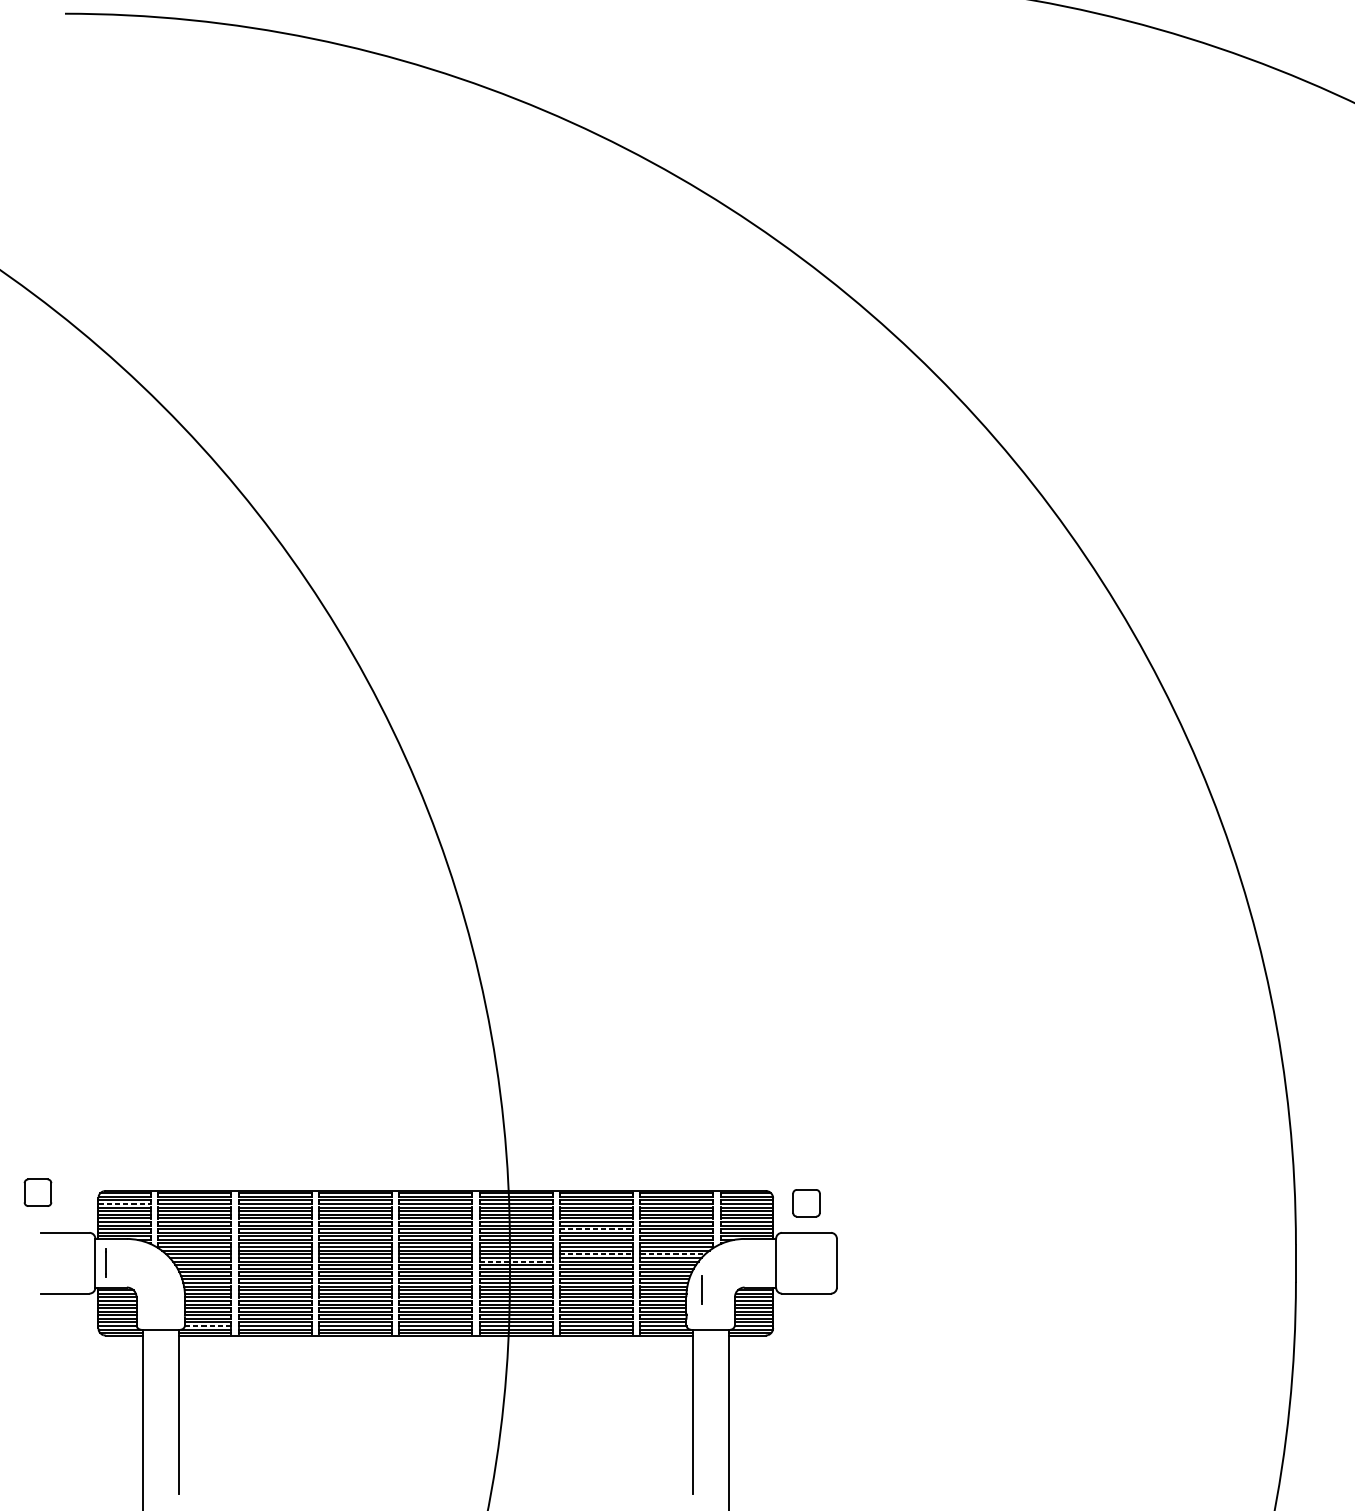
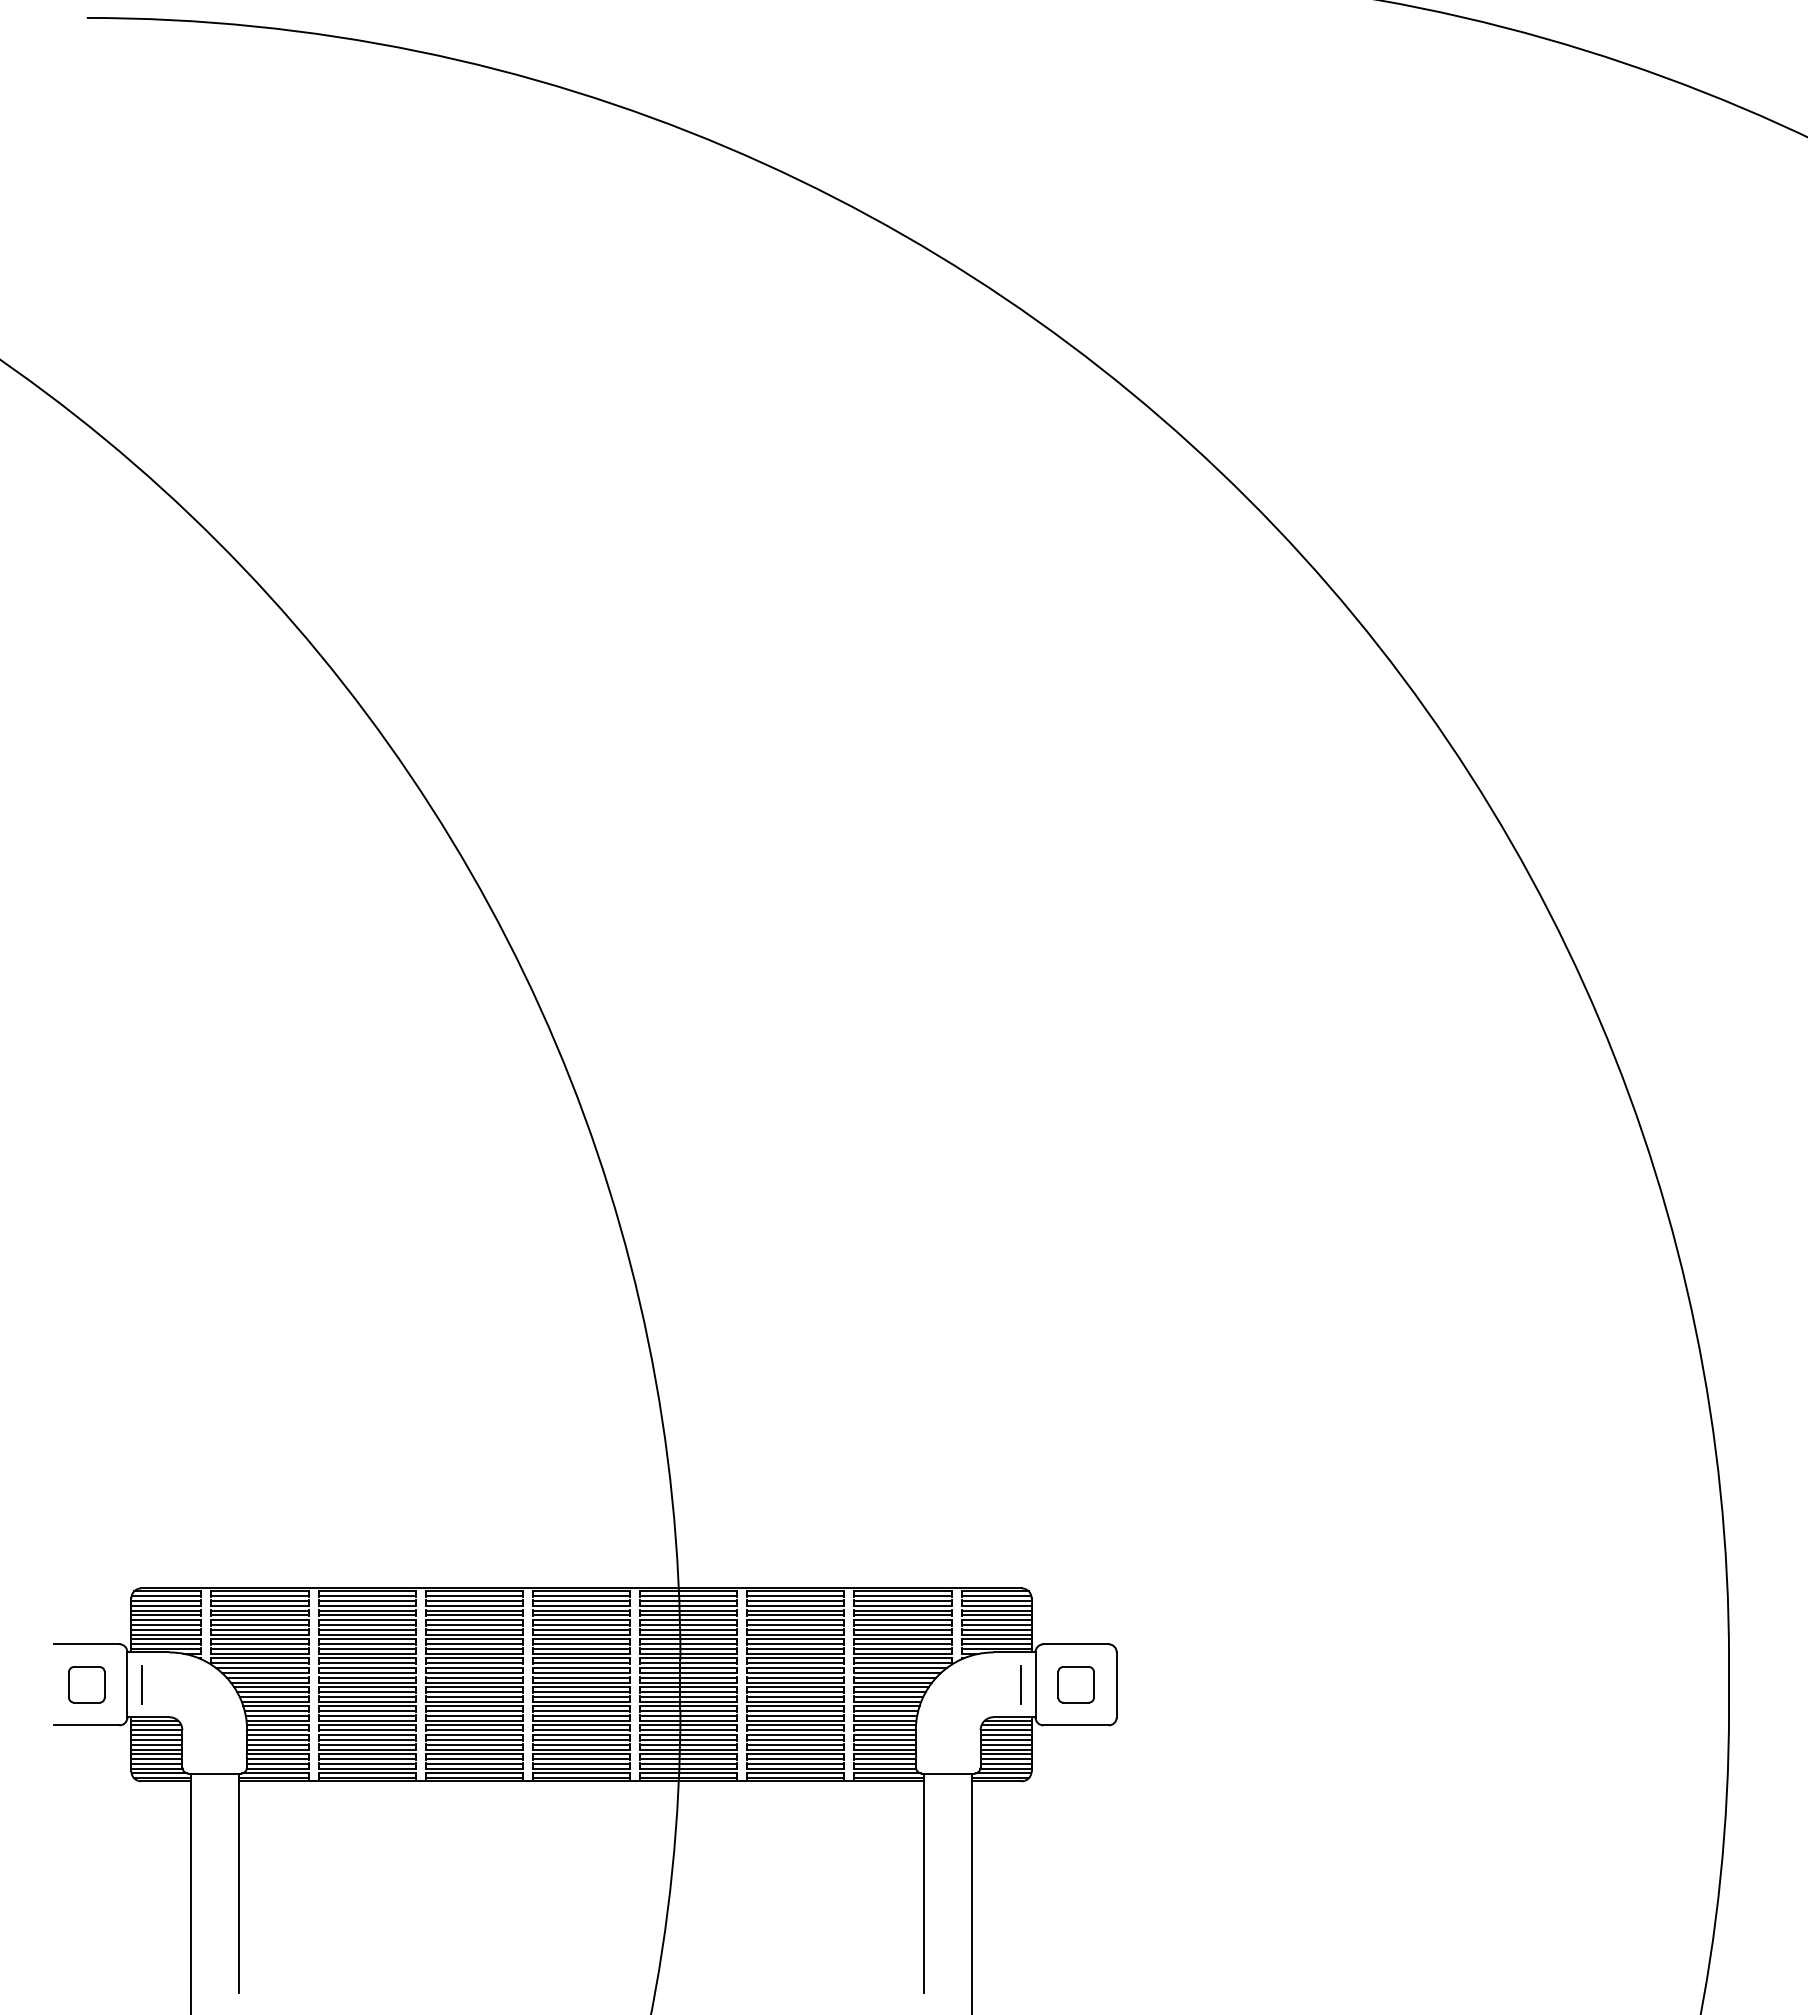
part: (37, 1192) -> (86, 1684), moved
line: (124, 1203) -> (166, 1605), dashed -> solid
part: (806, 1203) -> (1075, 1684), moved
line: (596, 1229) -> (795, 1639), dashed -> solid
line: (596, 1253) -> (795, 1672), dashed -> solid
line: (673, 1253) -> (898, 1672), dashed -> solid
line: (515, 1261) -> (688, 1682), dashed -> solid
line: (701, 1289) -> (1020, 1684), moved
line: (207, 1325) -> (277, 1768), dashed -> solid

